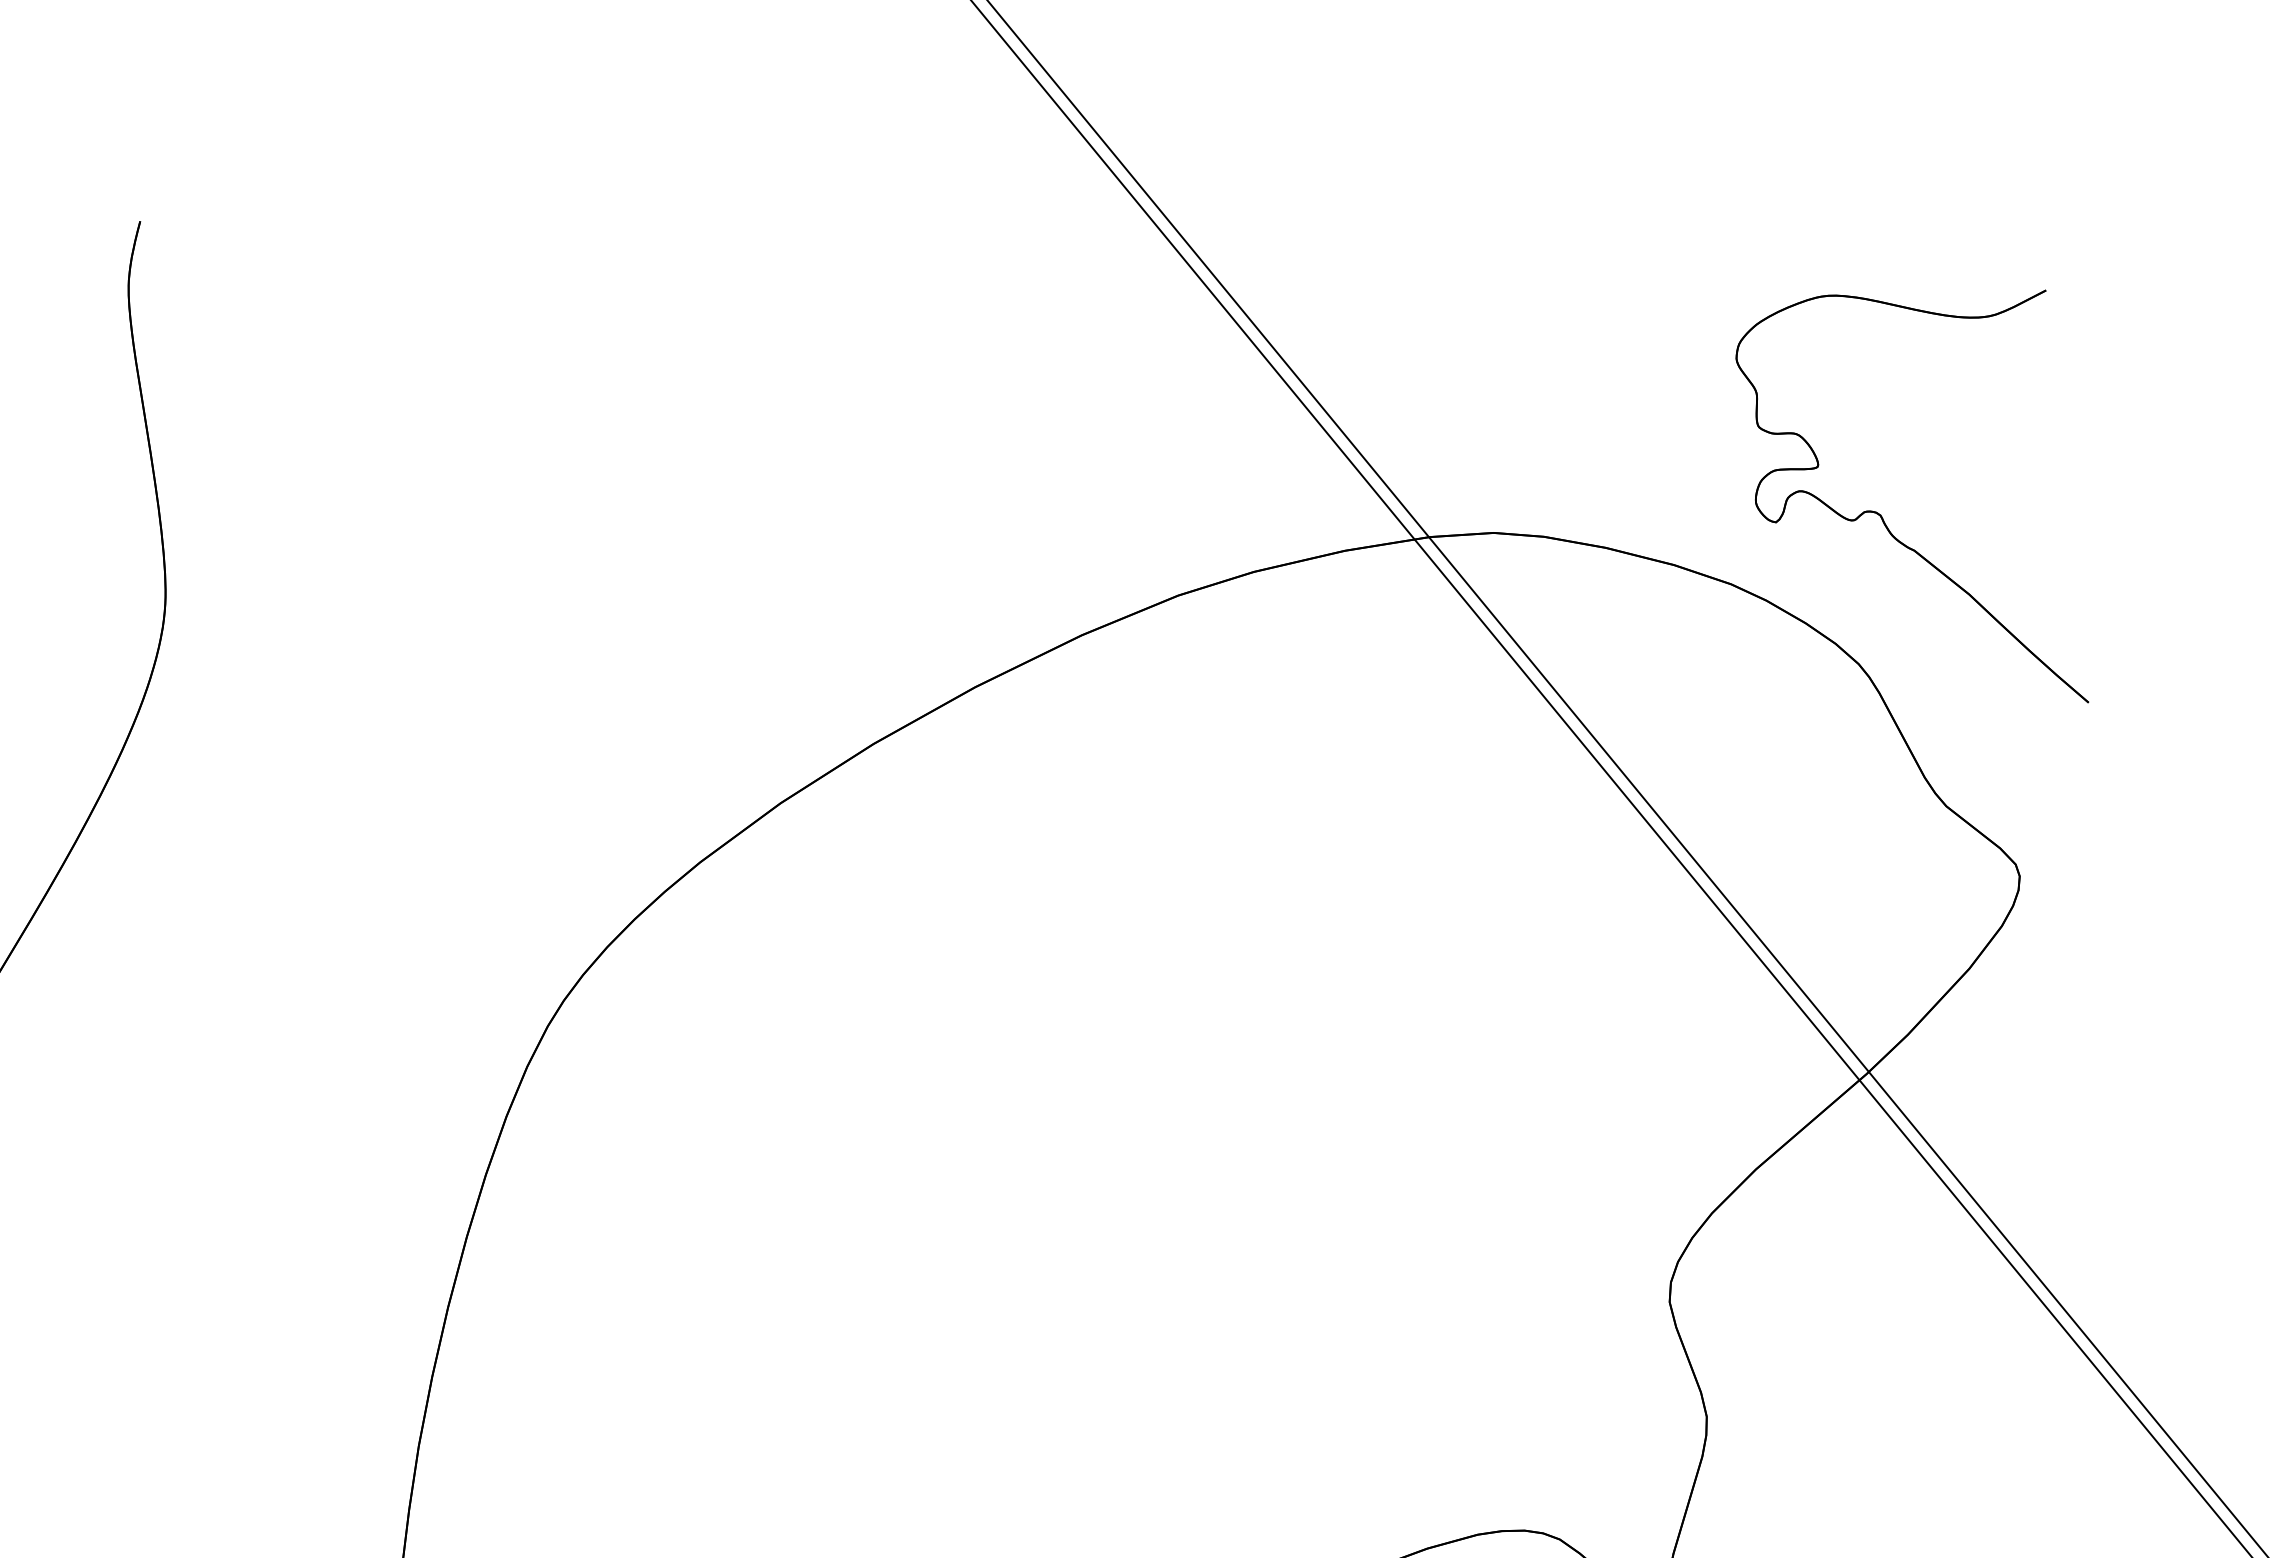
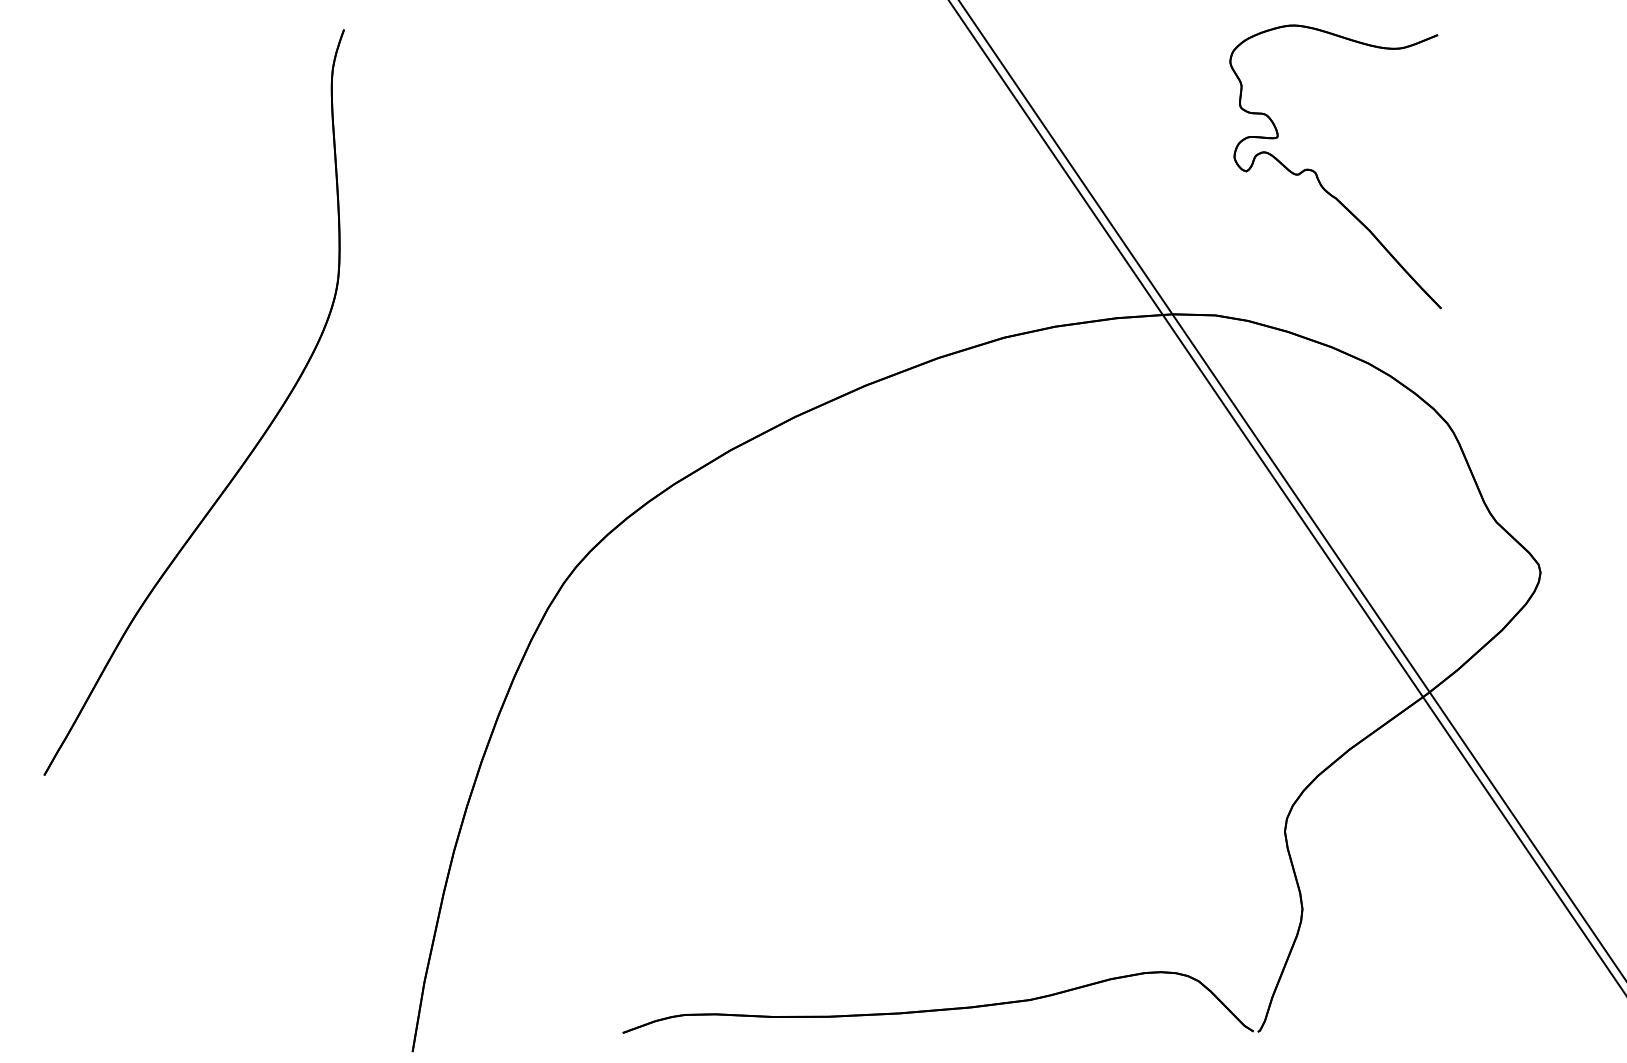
part: (1883, 517) -> (1317, 174), moved

